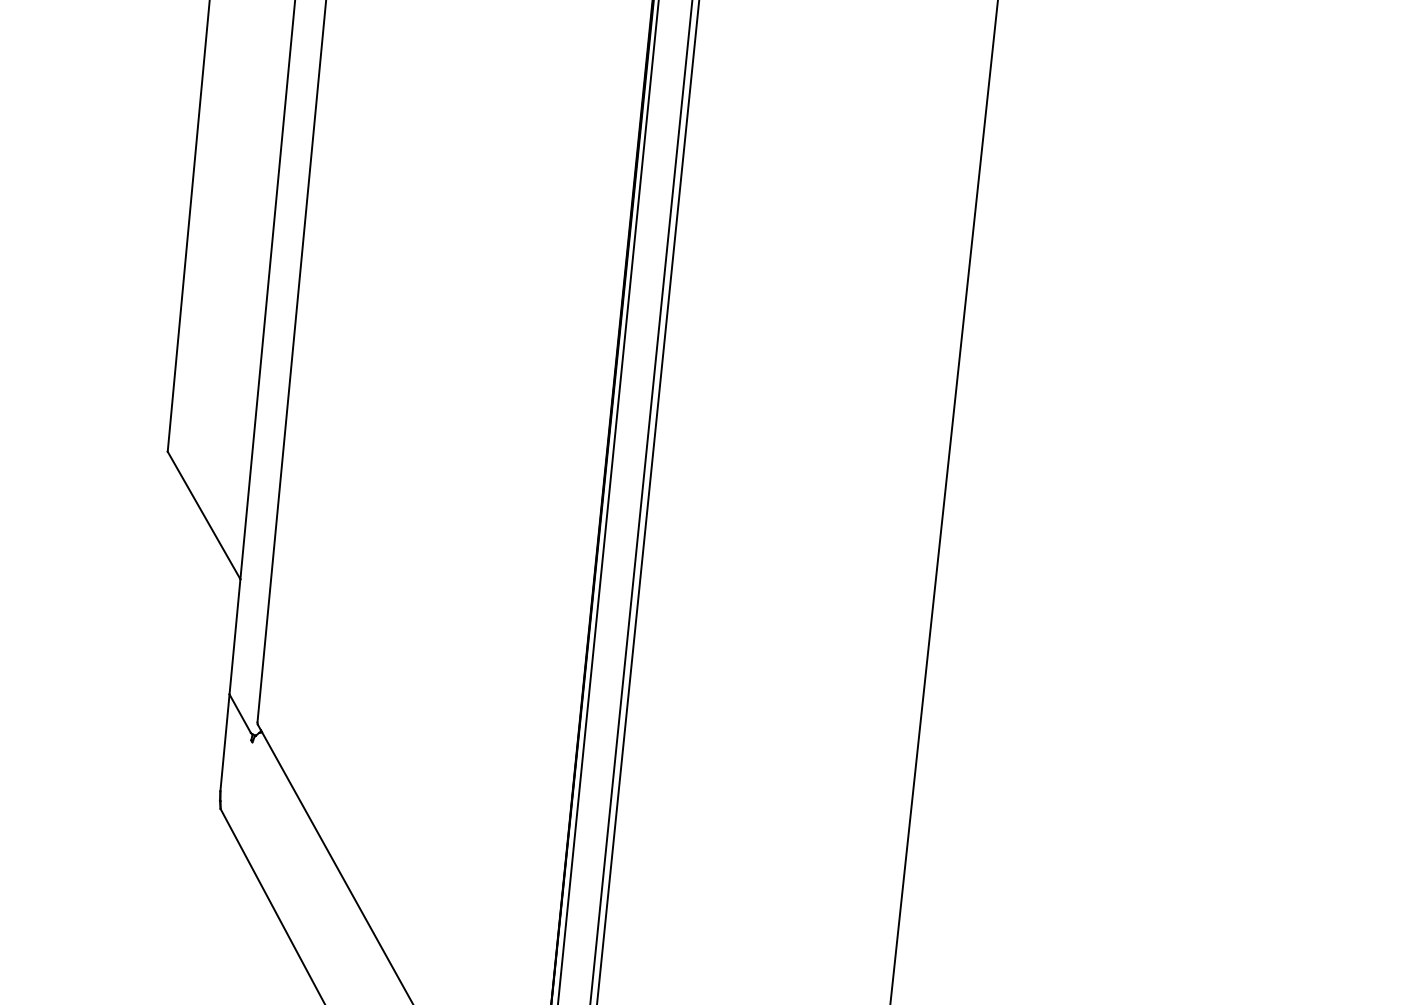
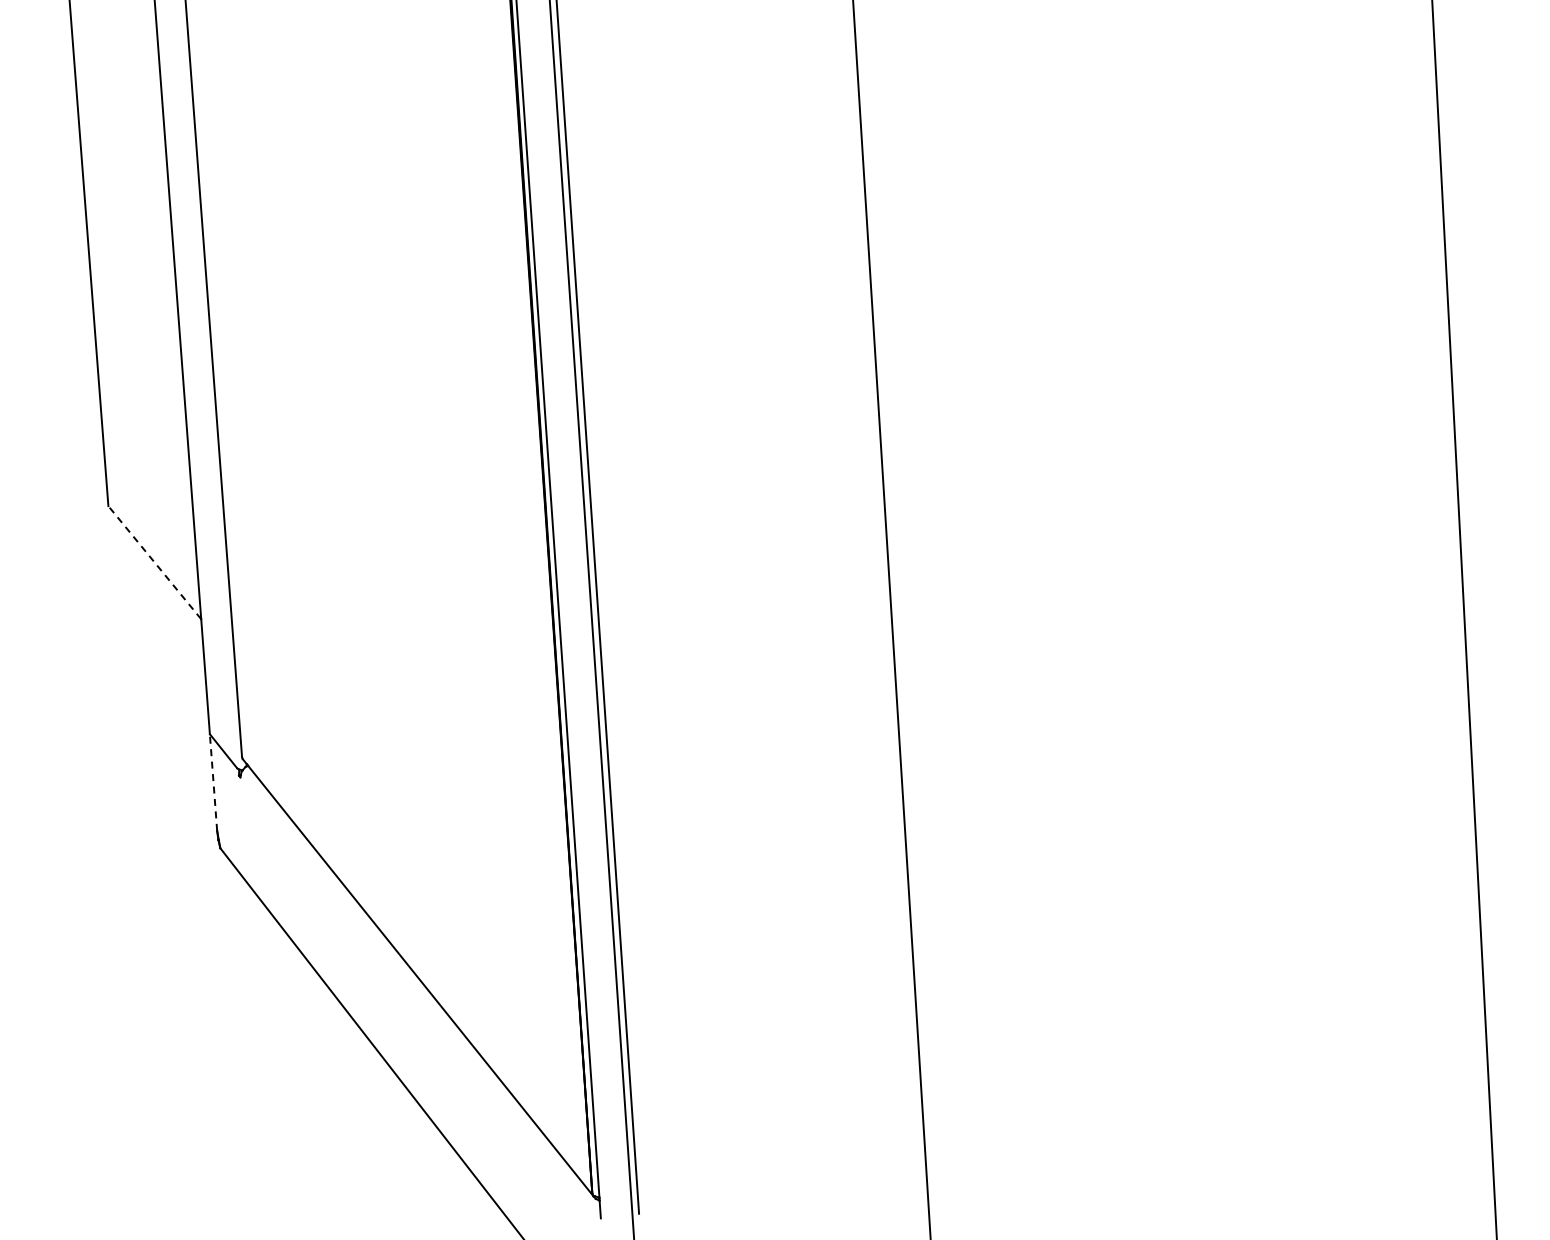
line: (203, 515) -> (154, 562), solid -> dashed
line: (224, 742) -> (213, 782), solid -> dashed

